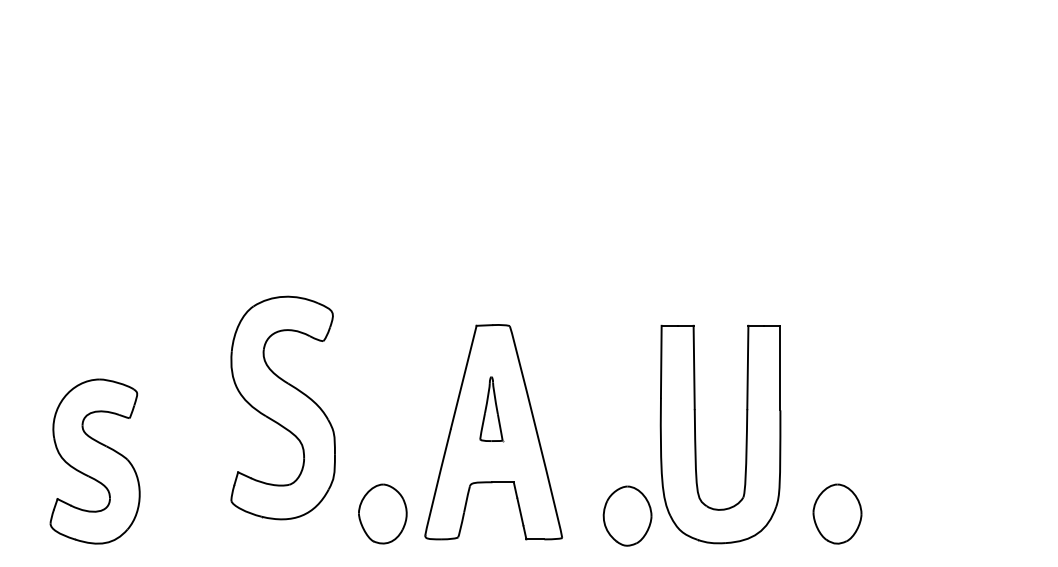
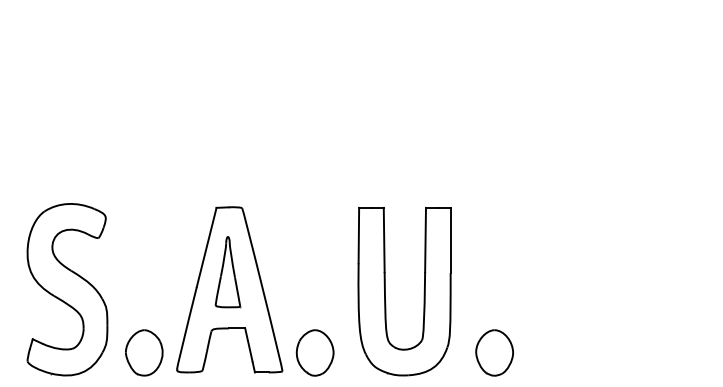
part: (282, 407) -> (66, 289), moved
part: (491, 408) -> (228, 271), size x1.43
part: (627, 515) -> (315, 352), moved

